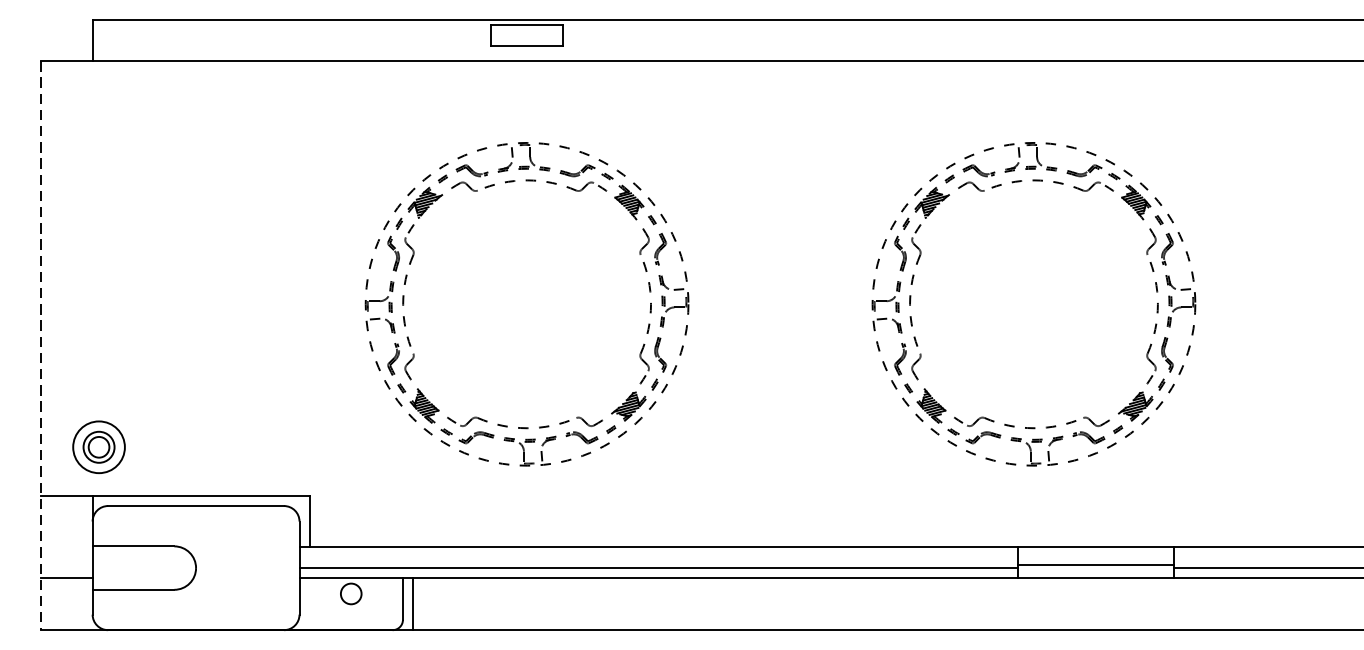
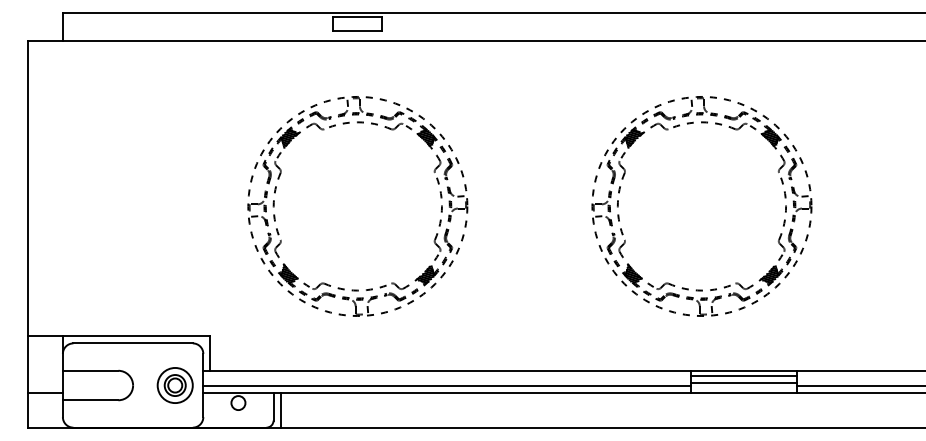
line: (40, 347) -> (27, 235), dashed -> solid
part: (97, 447) -> (174, 385), moved
line: (1095, 554) -> (743, 376), added

